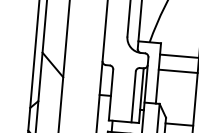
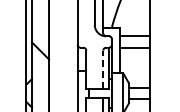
line: (133, 96) -> (103, 69), solid -> dashed

